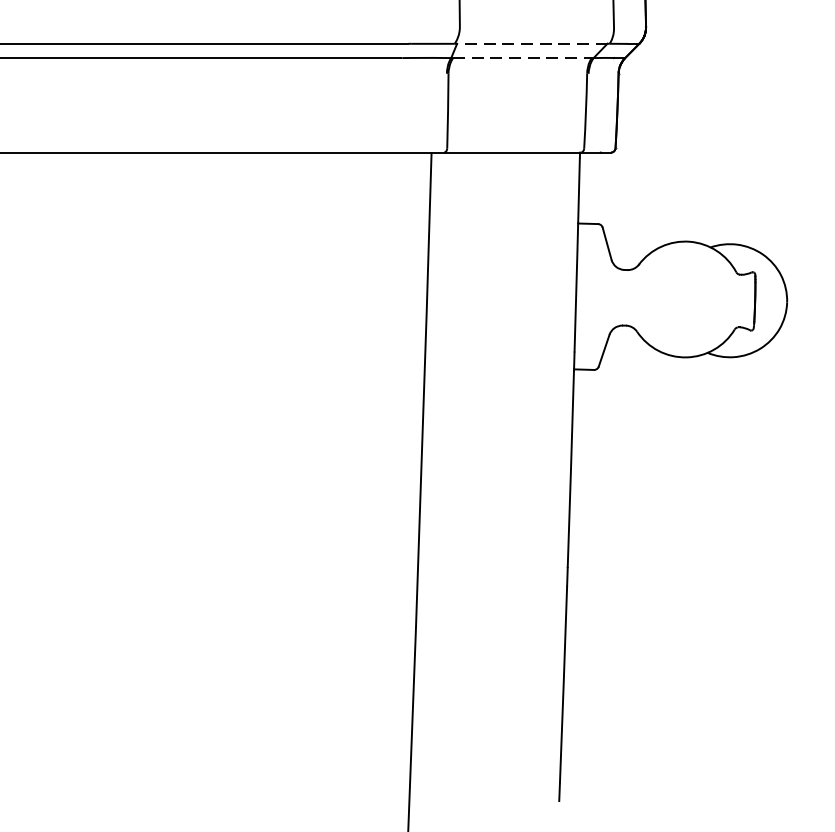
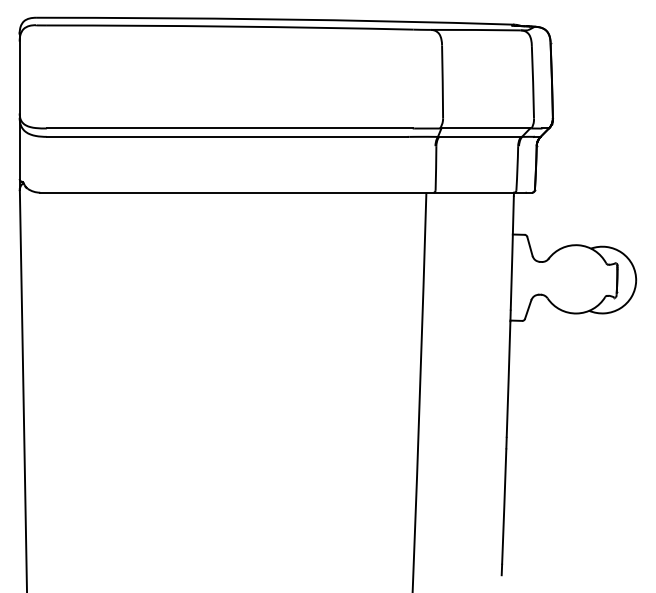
line: (531, 43) -> (485, 128), dashed -> solid
line: (523, 57) -> (480, 136), dashed -> solid

